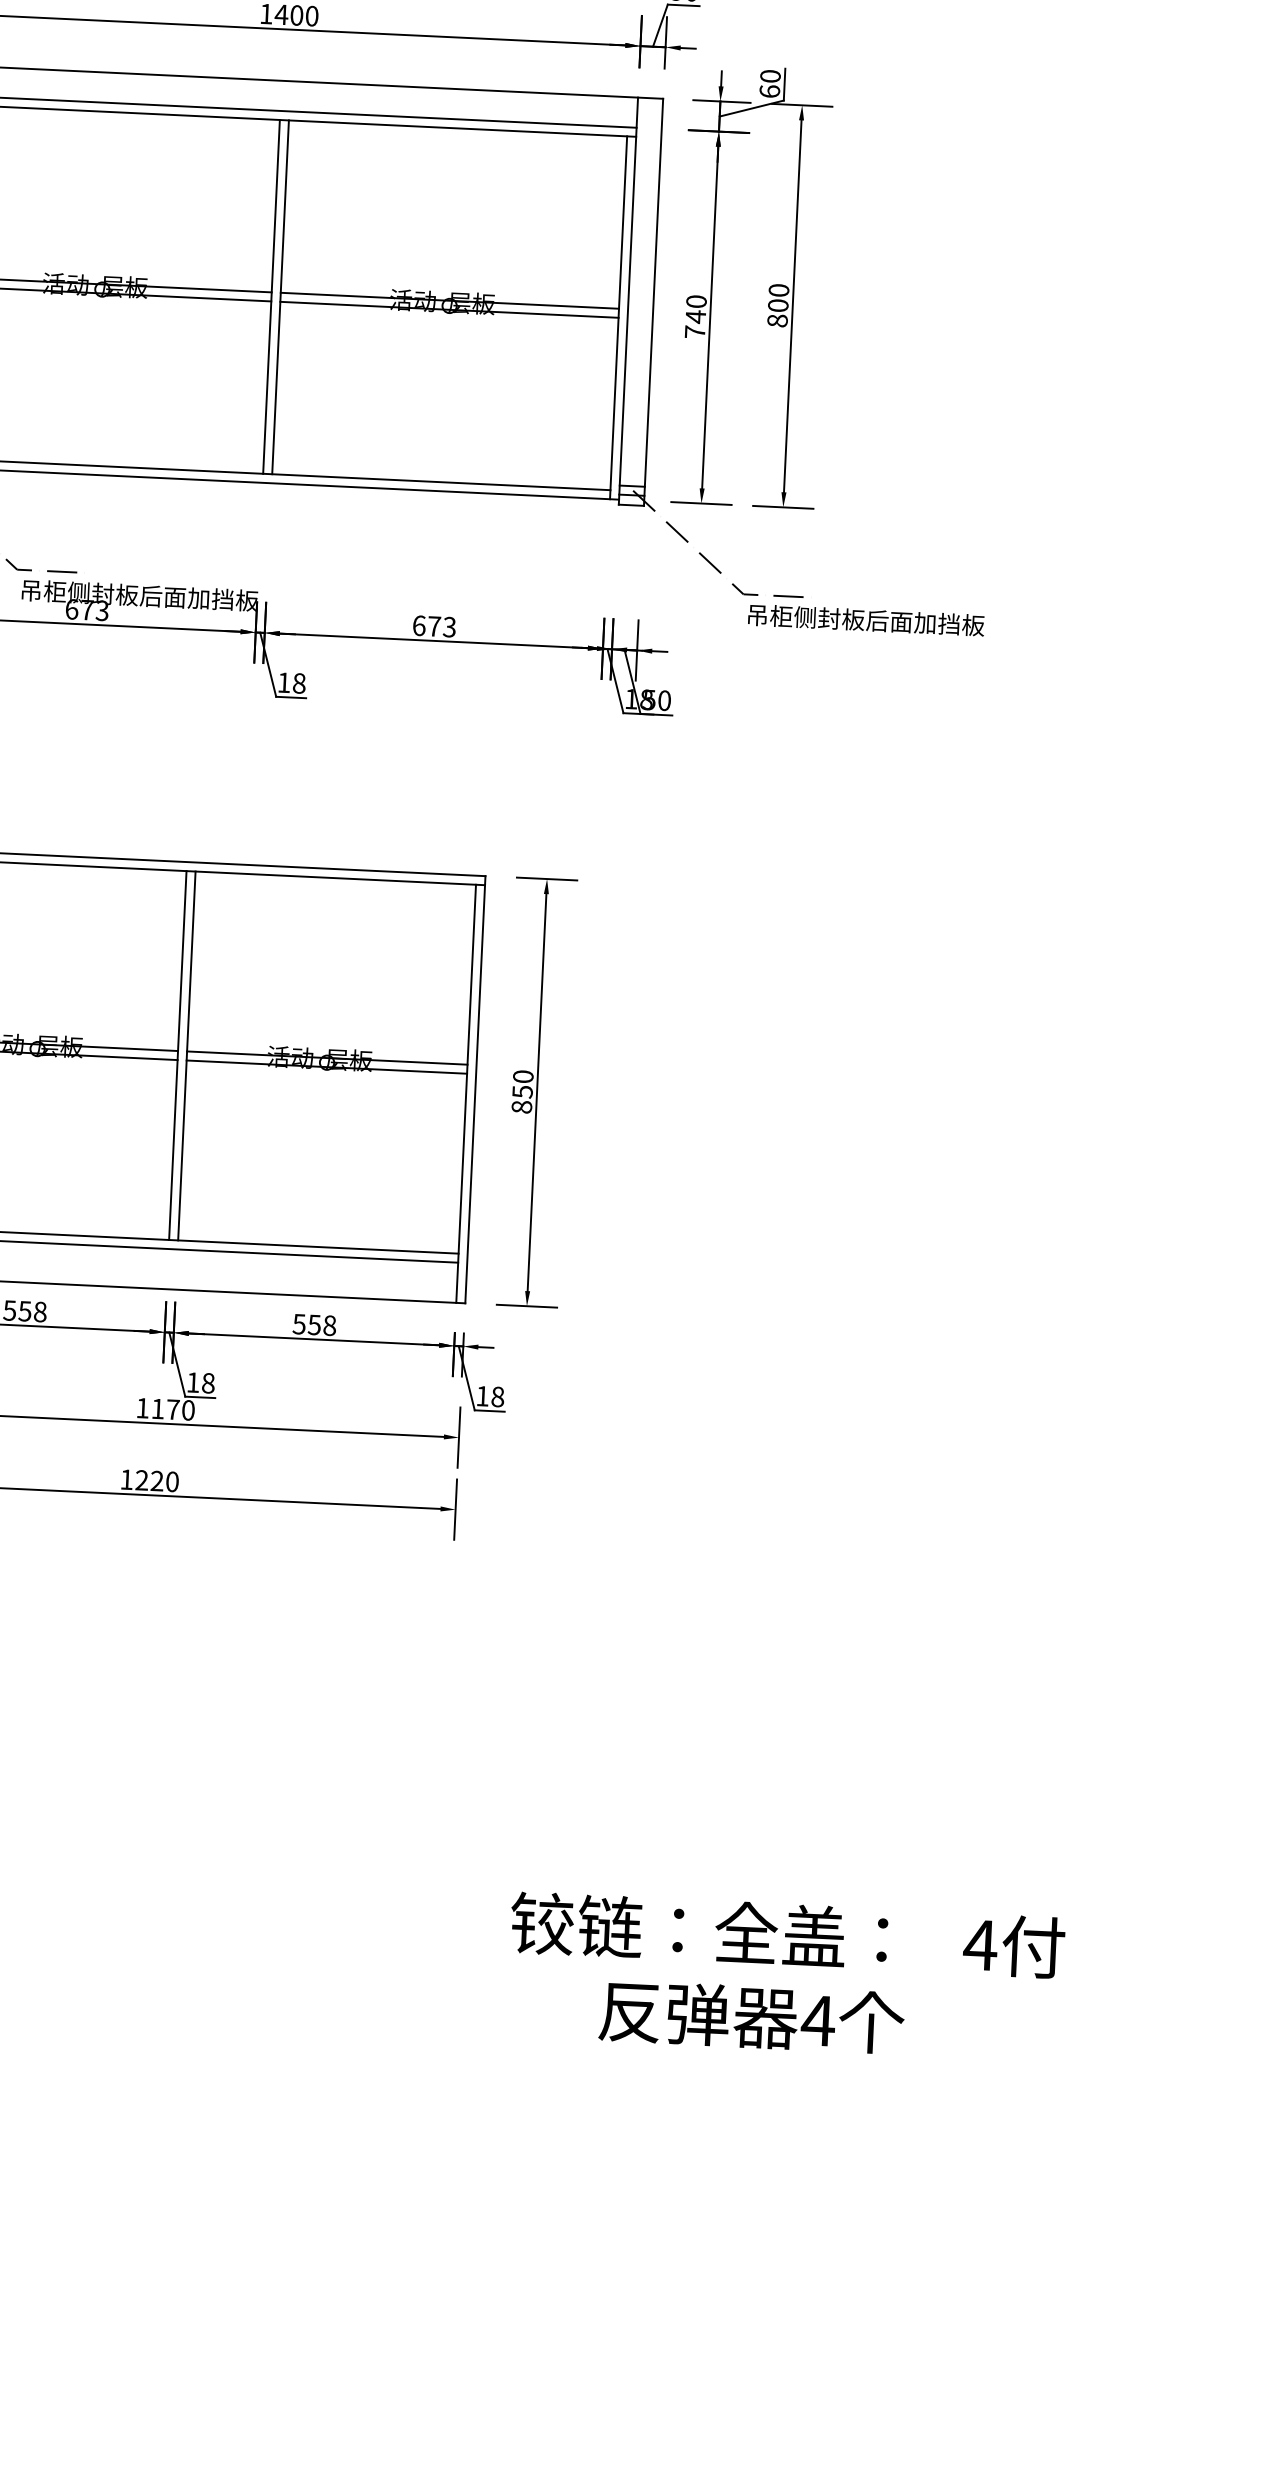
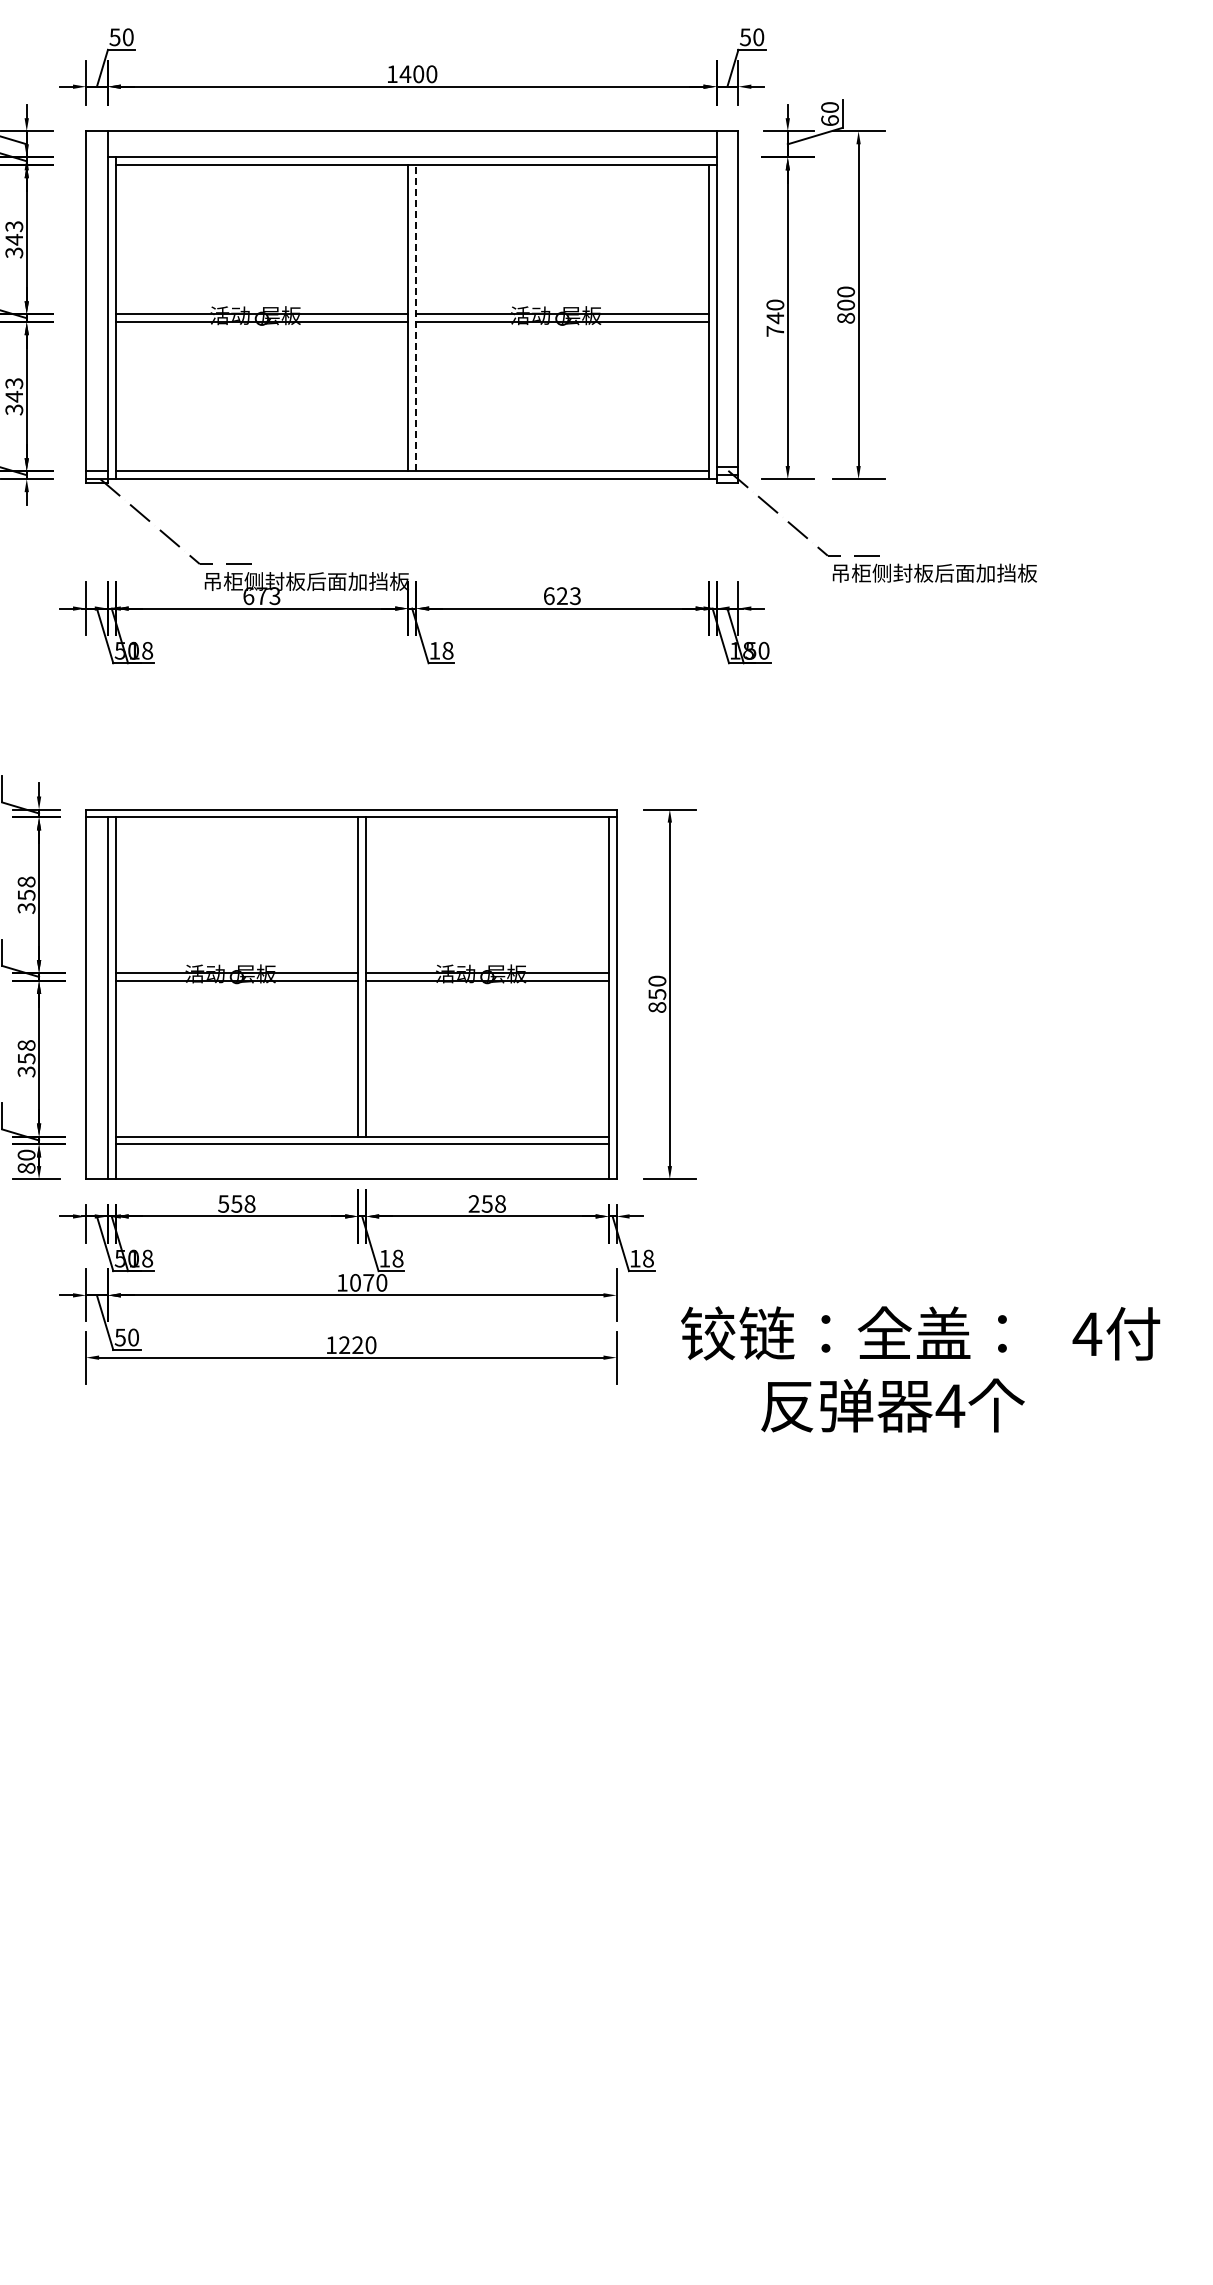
line: (281, 296) -> (416, 317), solid -> dashed
text: (433, 625) -> (561, 595), 673 -> 623
text: (298, 1323) -> (473, 1203), 558 -> 258
text: (157, 1408) -> (355, 1282), 1170 -> 1070
text: (785, 1976) -> (920, 1369), moved

